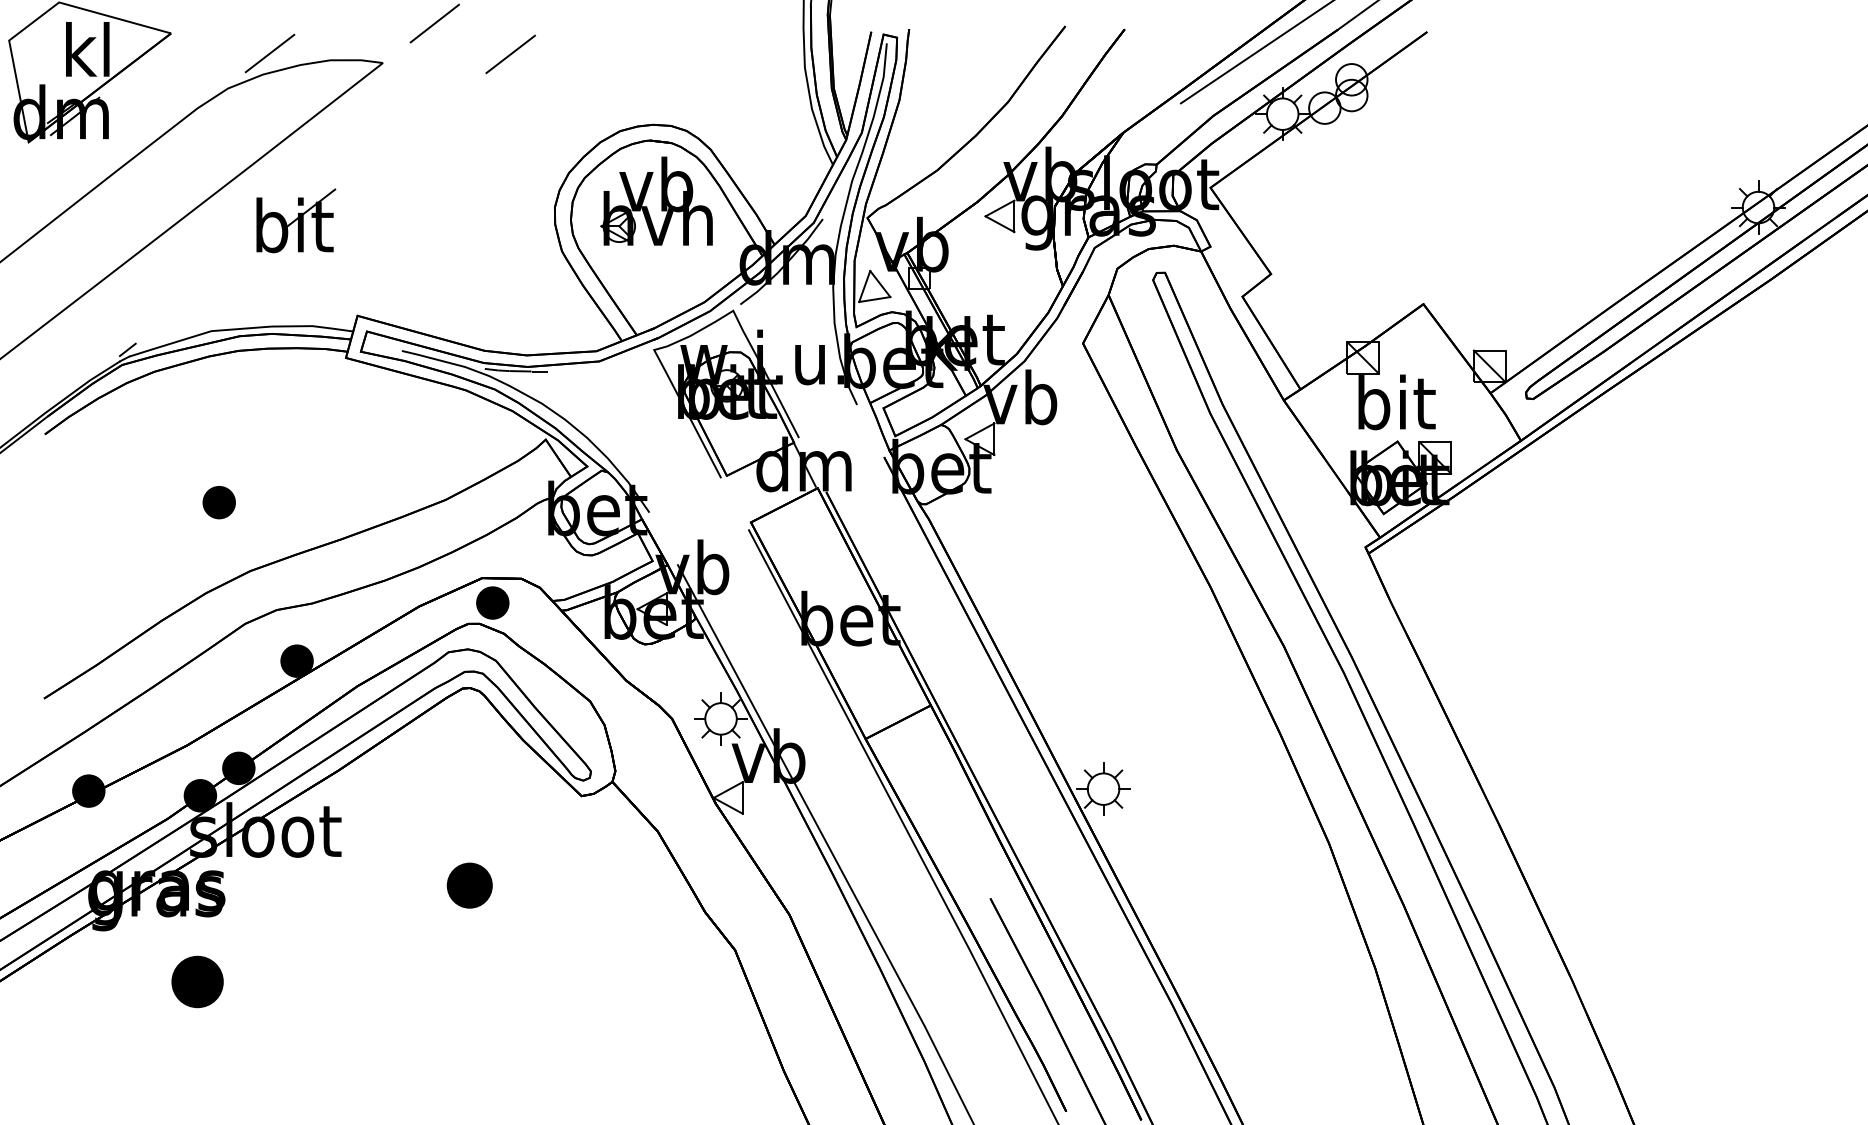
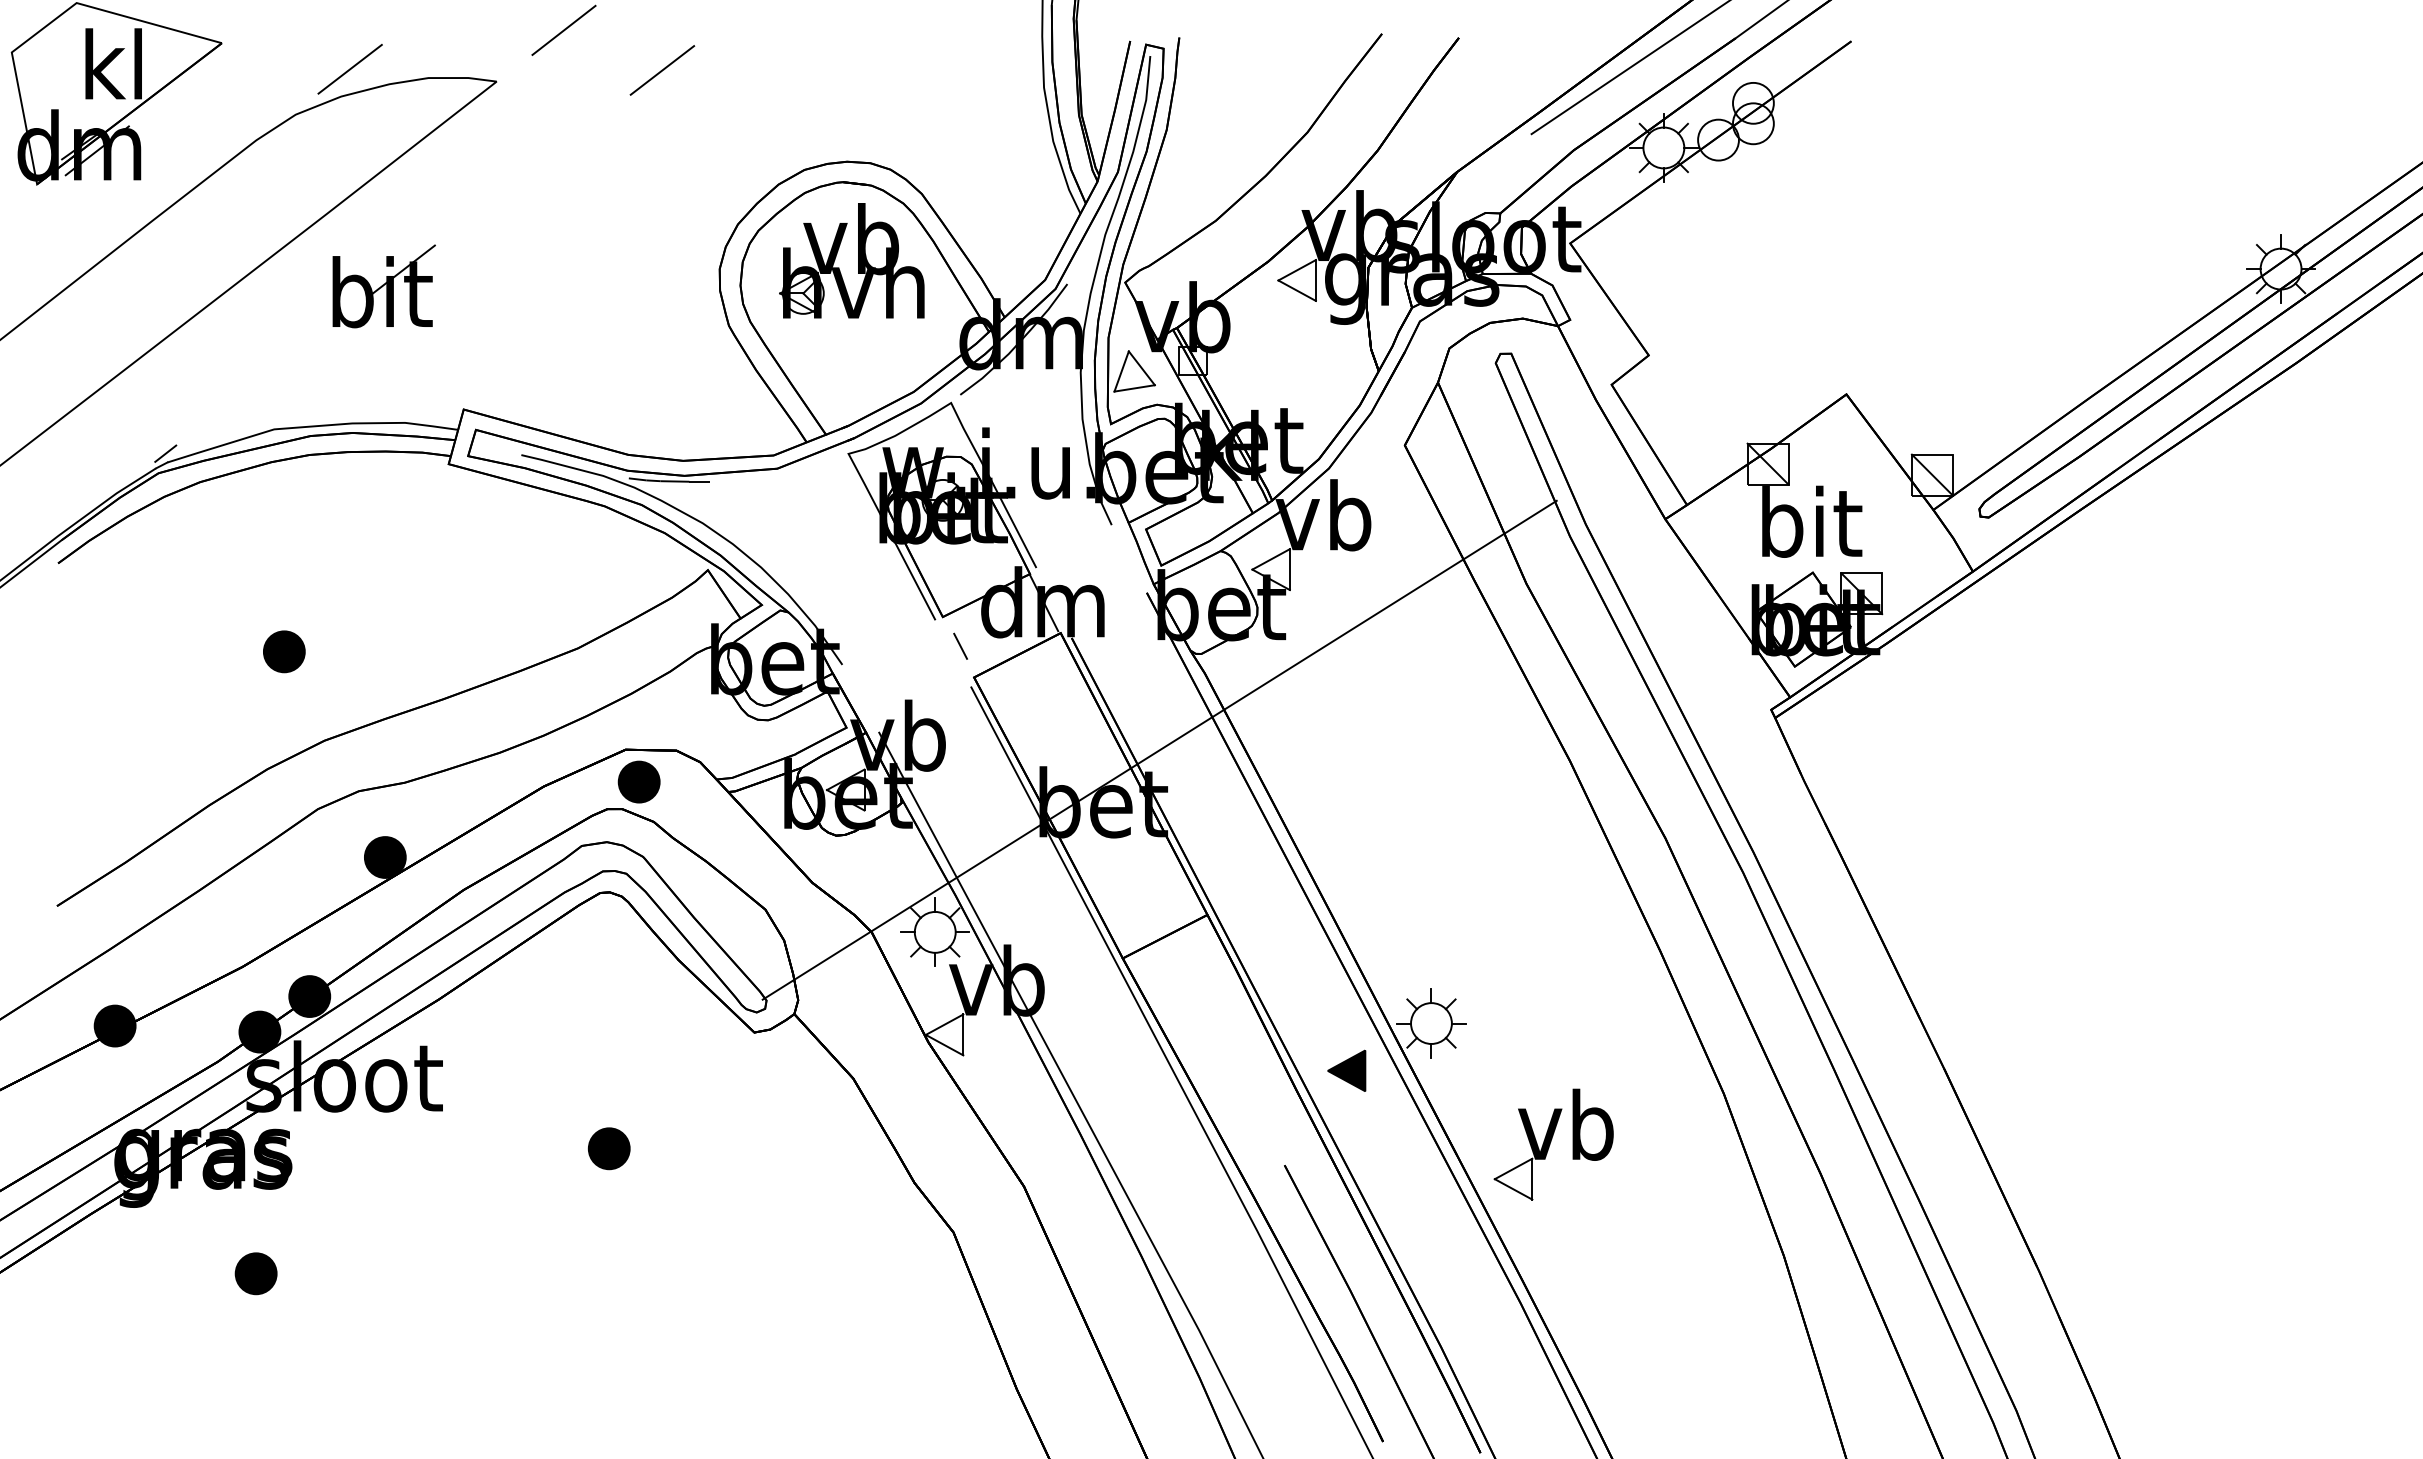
line: (740, 497) -> (960, 645), added
line: (893, 577) -> (1159, 749), added
part: (1038, 825) -> (1346, 1070), added
part: (1197, 882) -> (1553, 1144), added
part: (469, 885) -> (608, 1148), size x0.71
part: (197, 981) -> (255, 1273), size x0.62

